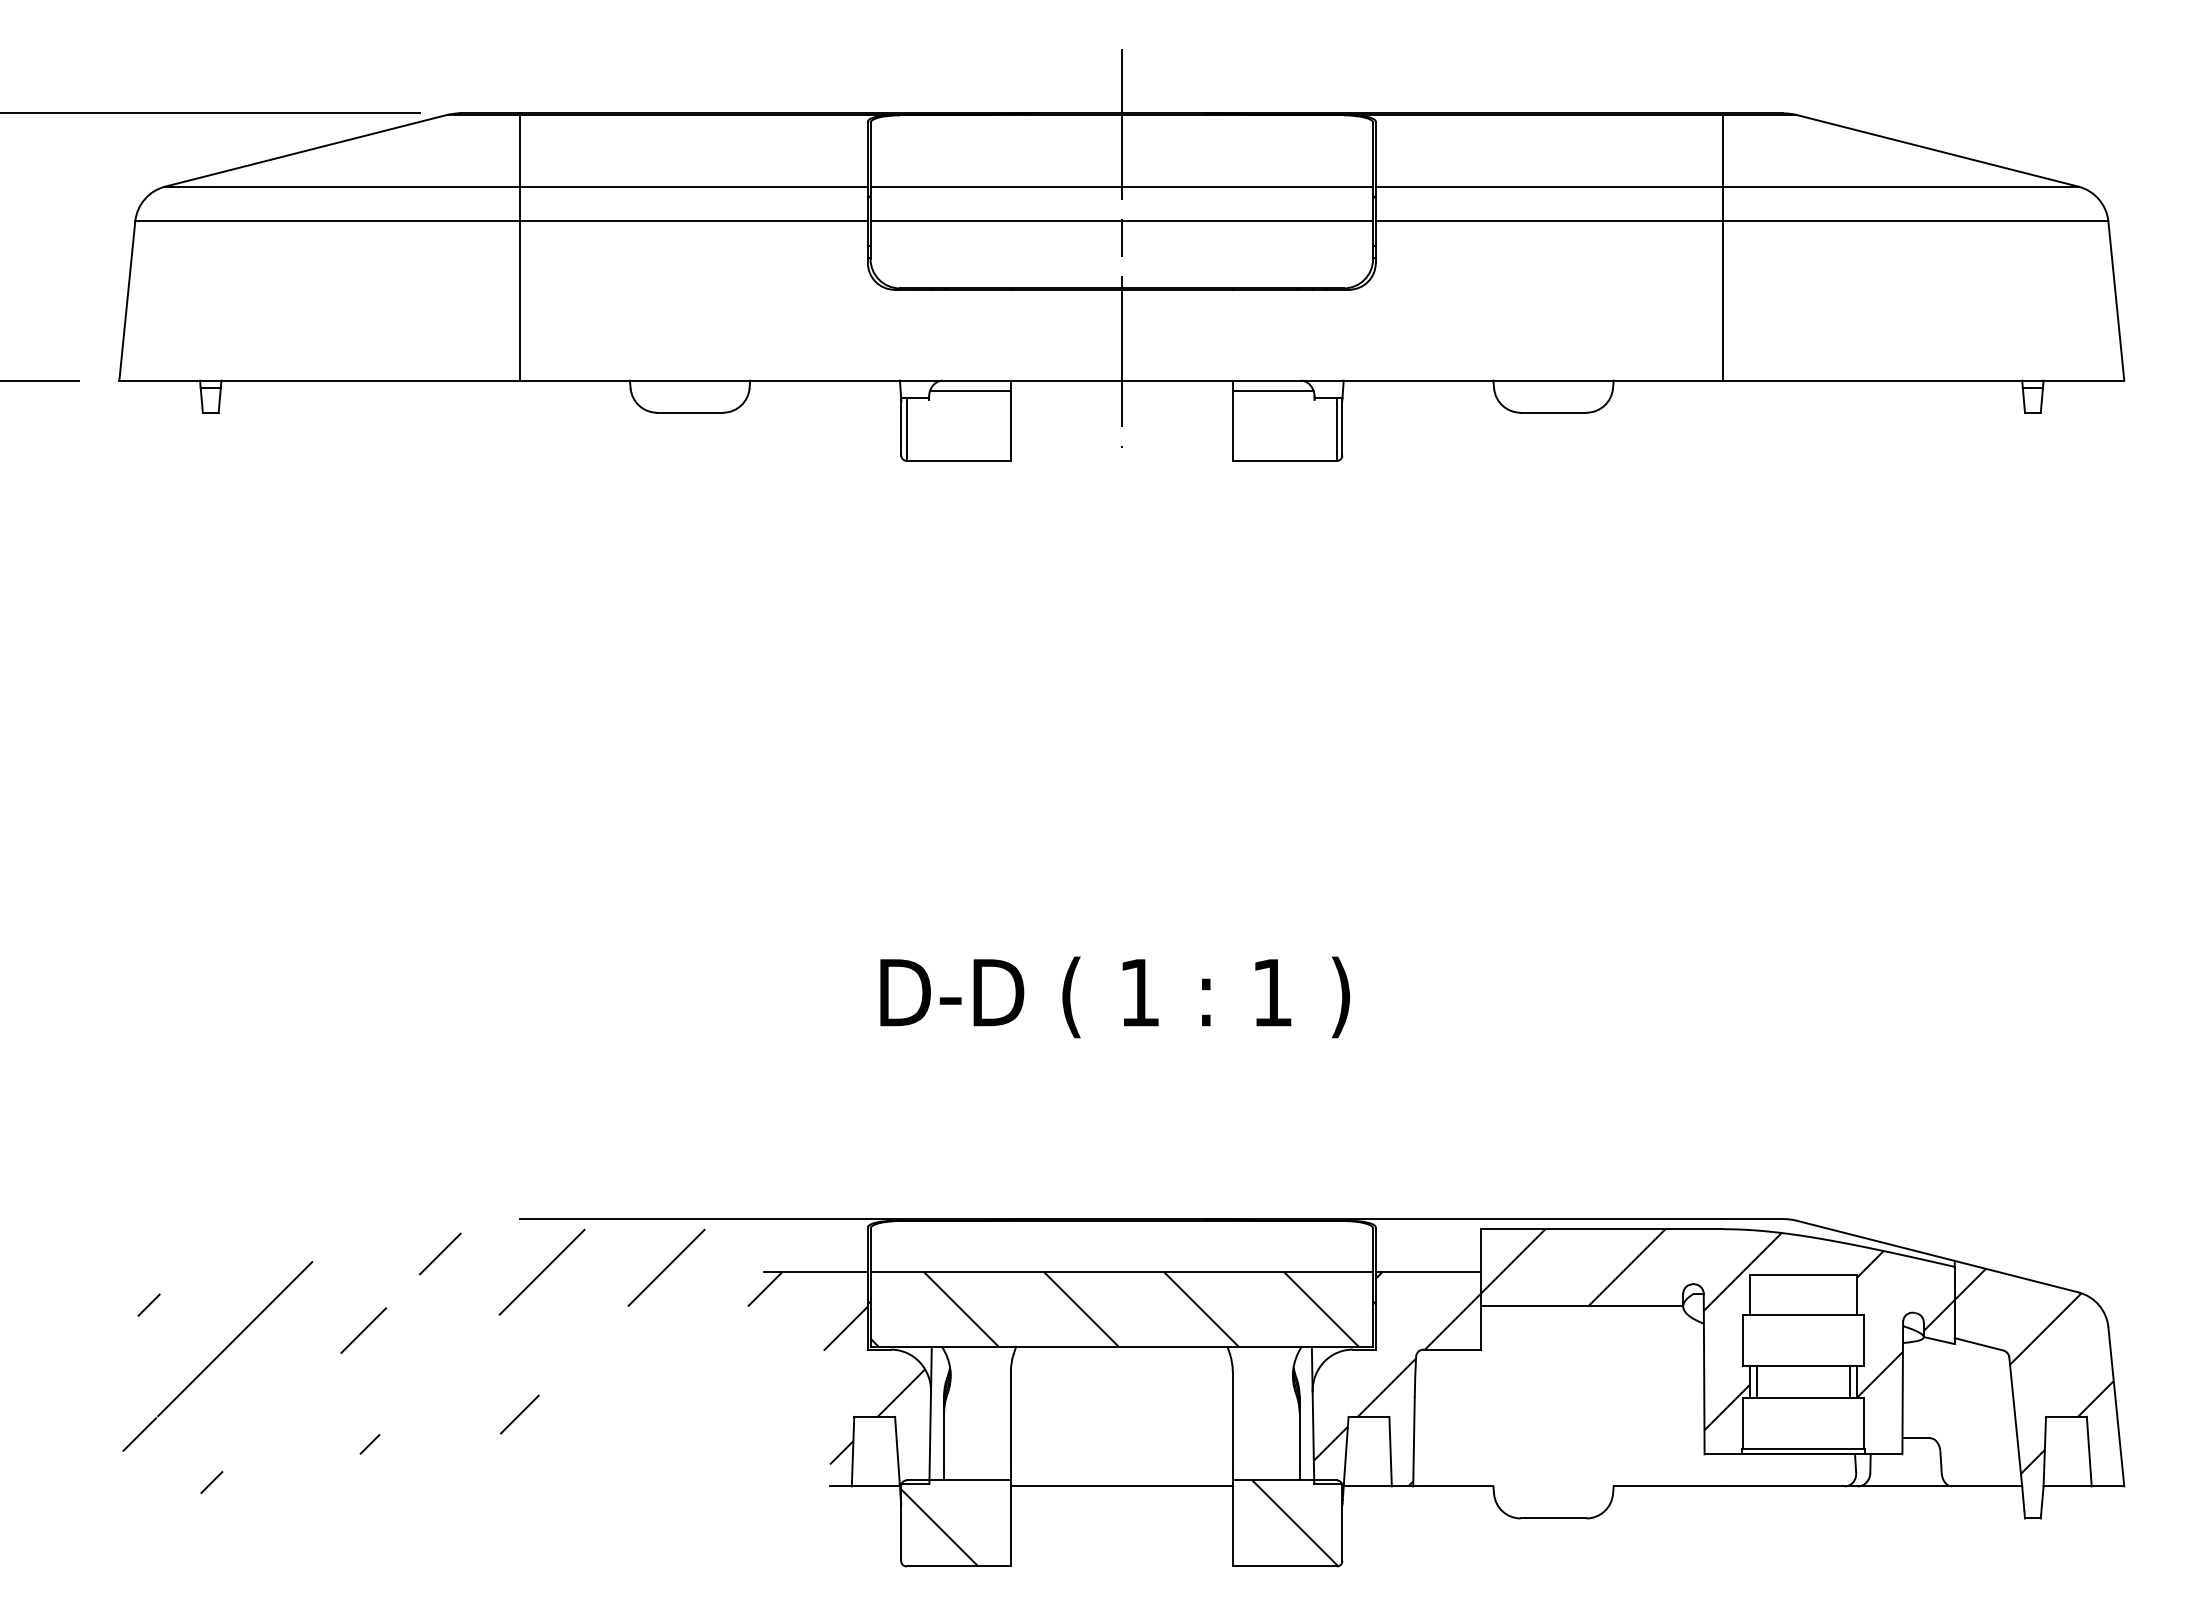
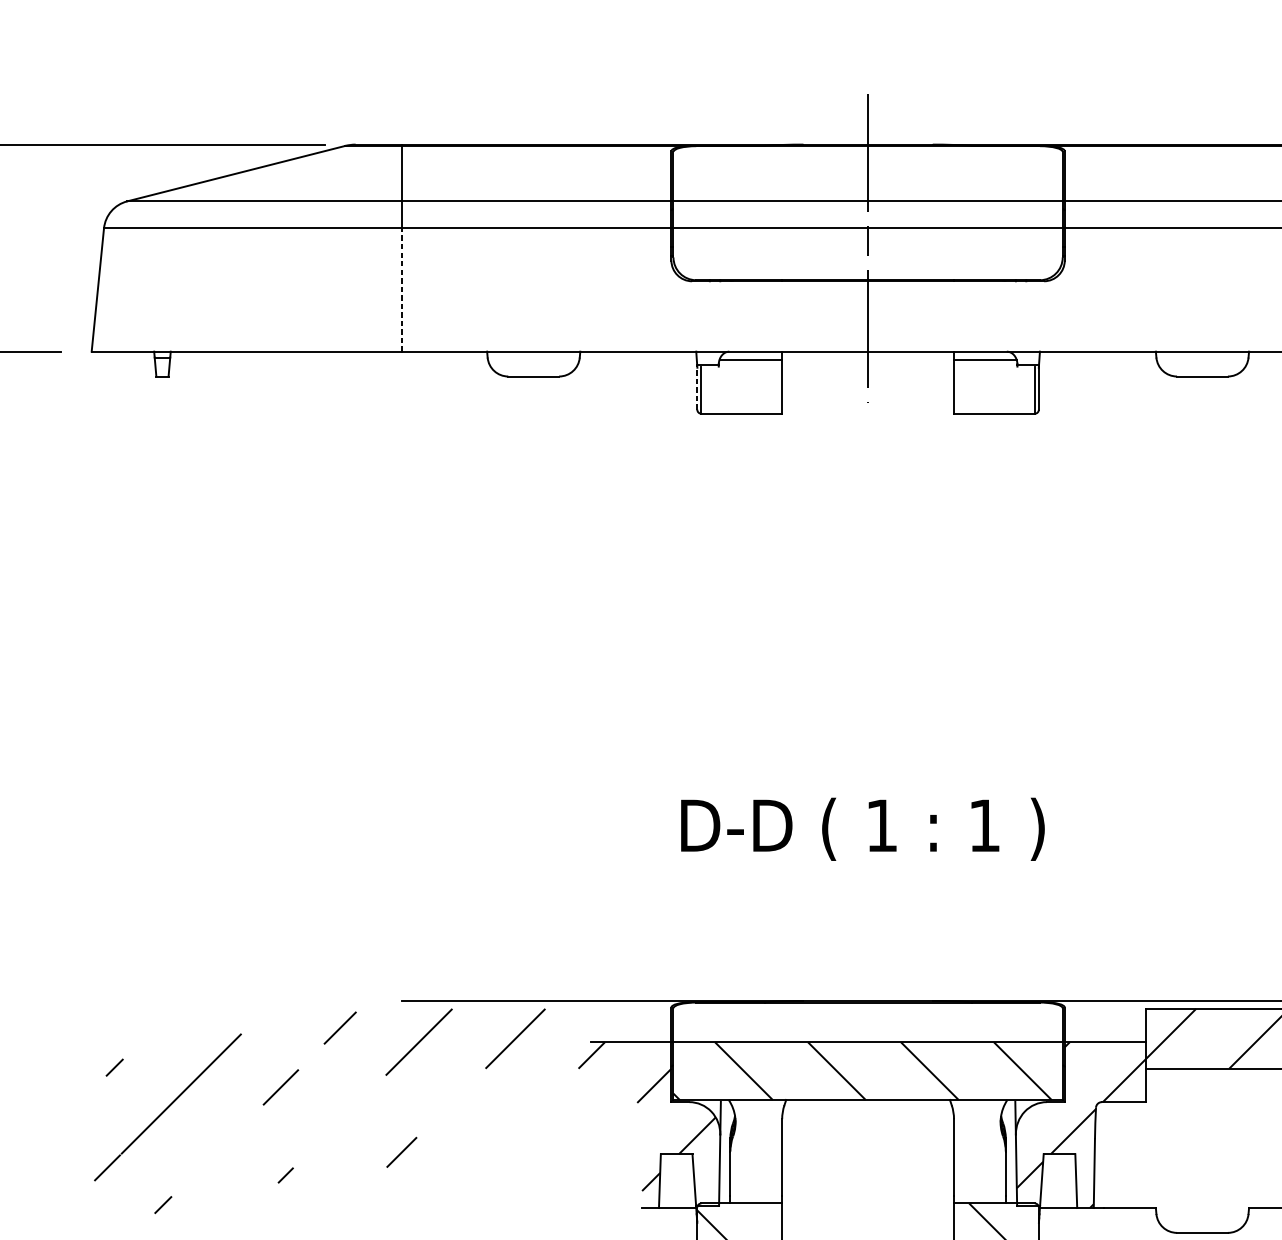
line: (520, 301) -> (402, 290), solid -> dashed
line: (901, 427) -> (697, 387), solid -> dashed
line: (1121, 1486) -> (867, 1208), removed

